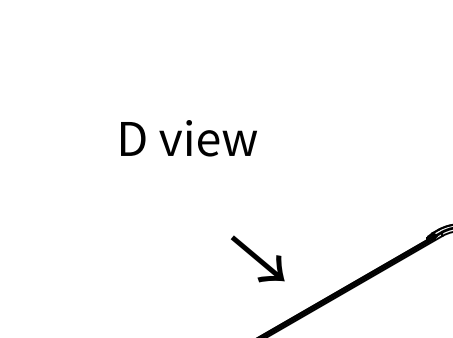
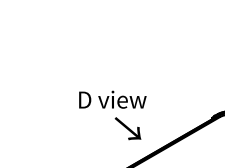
text: (188, 137) -> (112, 99), moved

